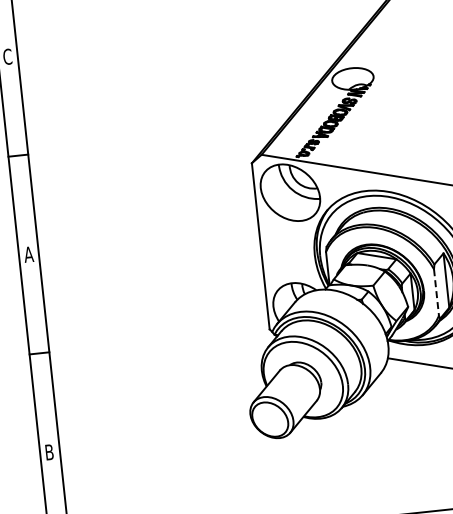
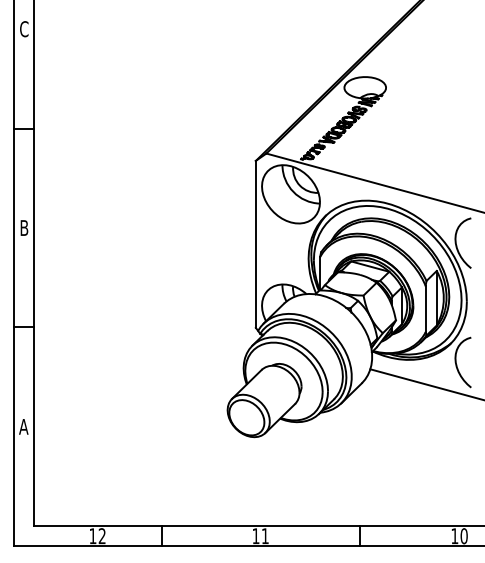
text: (27, 254) -> (23, 227), A -> B
line: (436, 292) -> (425, 309), dashed -> solid
text: (49, 452) -> (23, 426), B -> A

